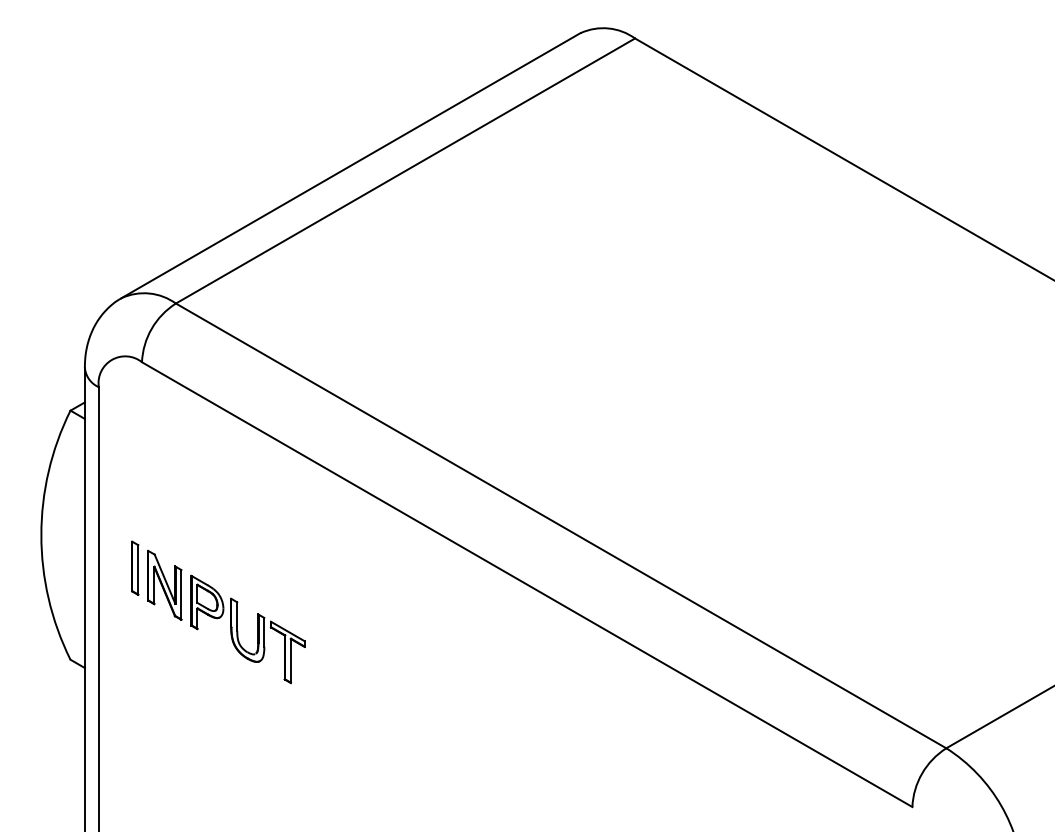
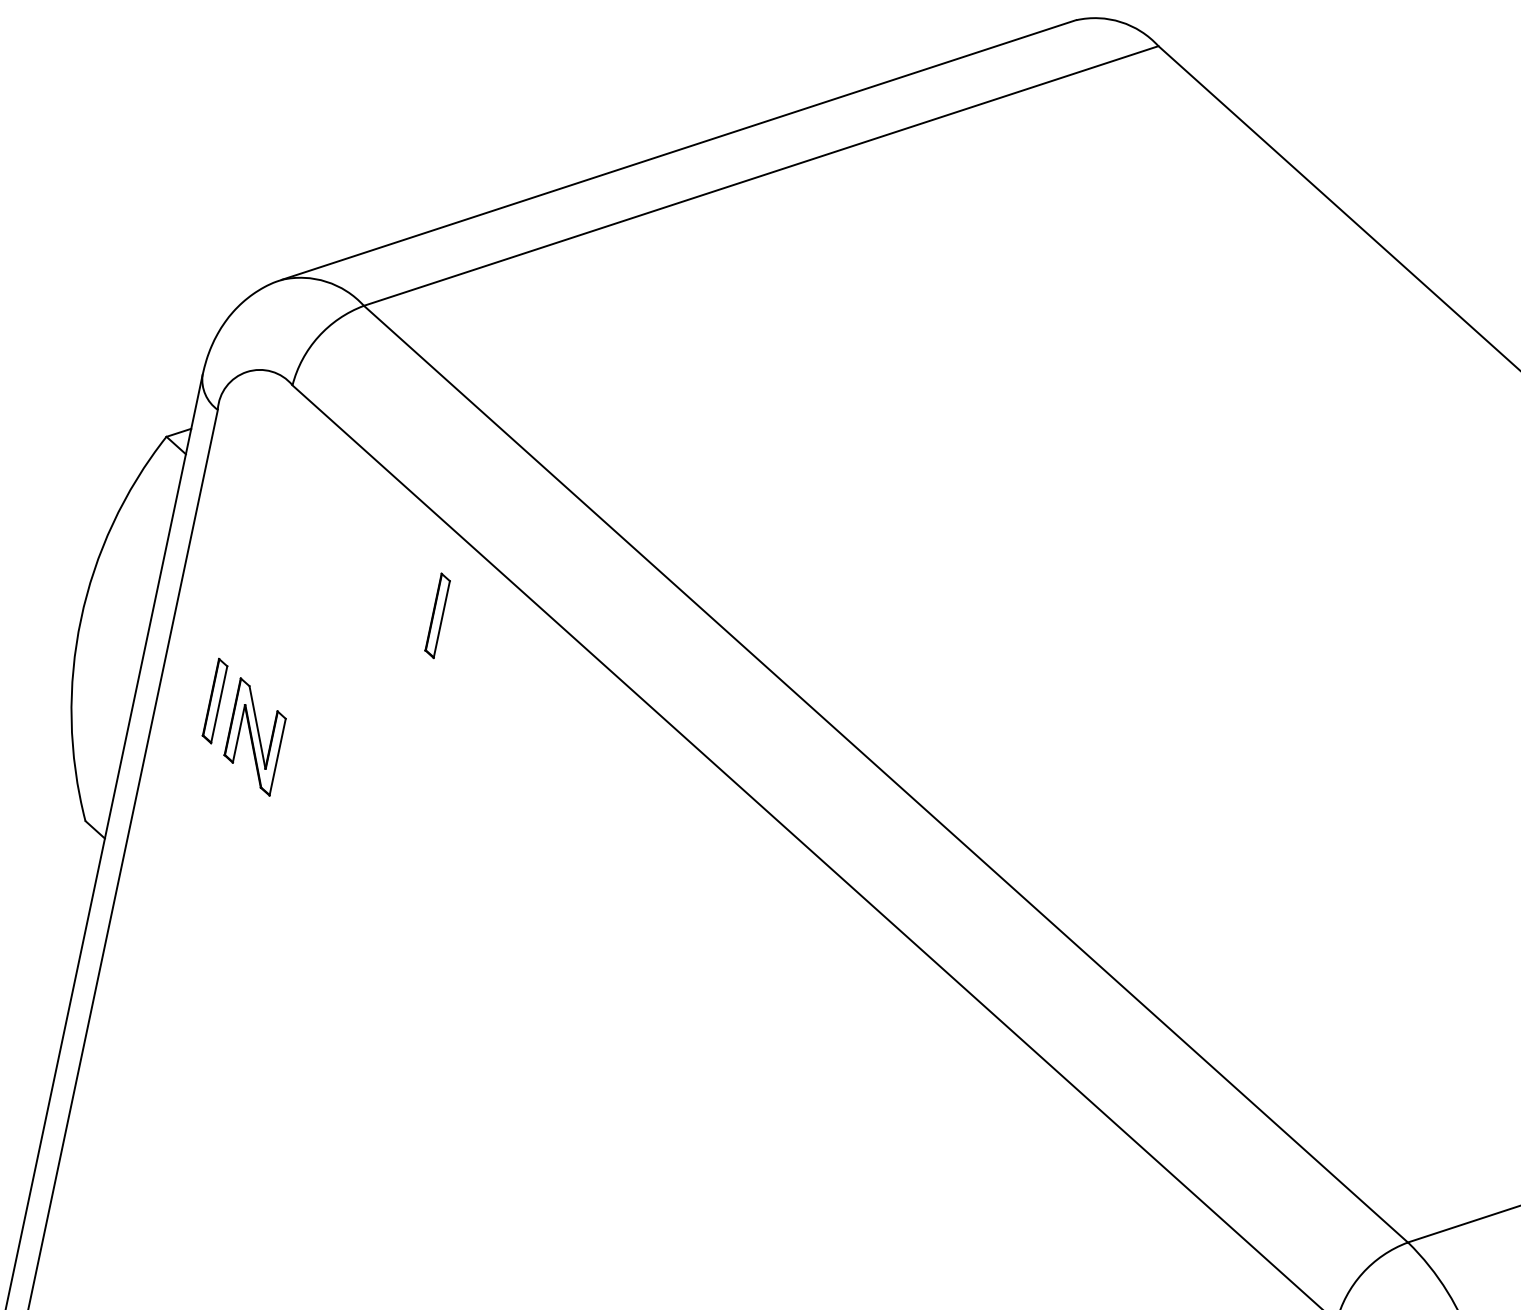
part: (262, 485) -> (438, 614), added
part: (238, 631) -> (353, 832), removed

